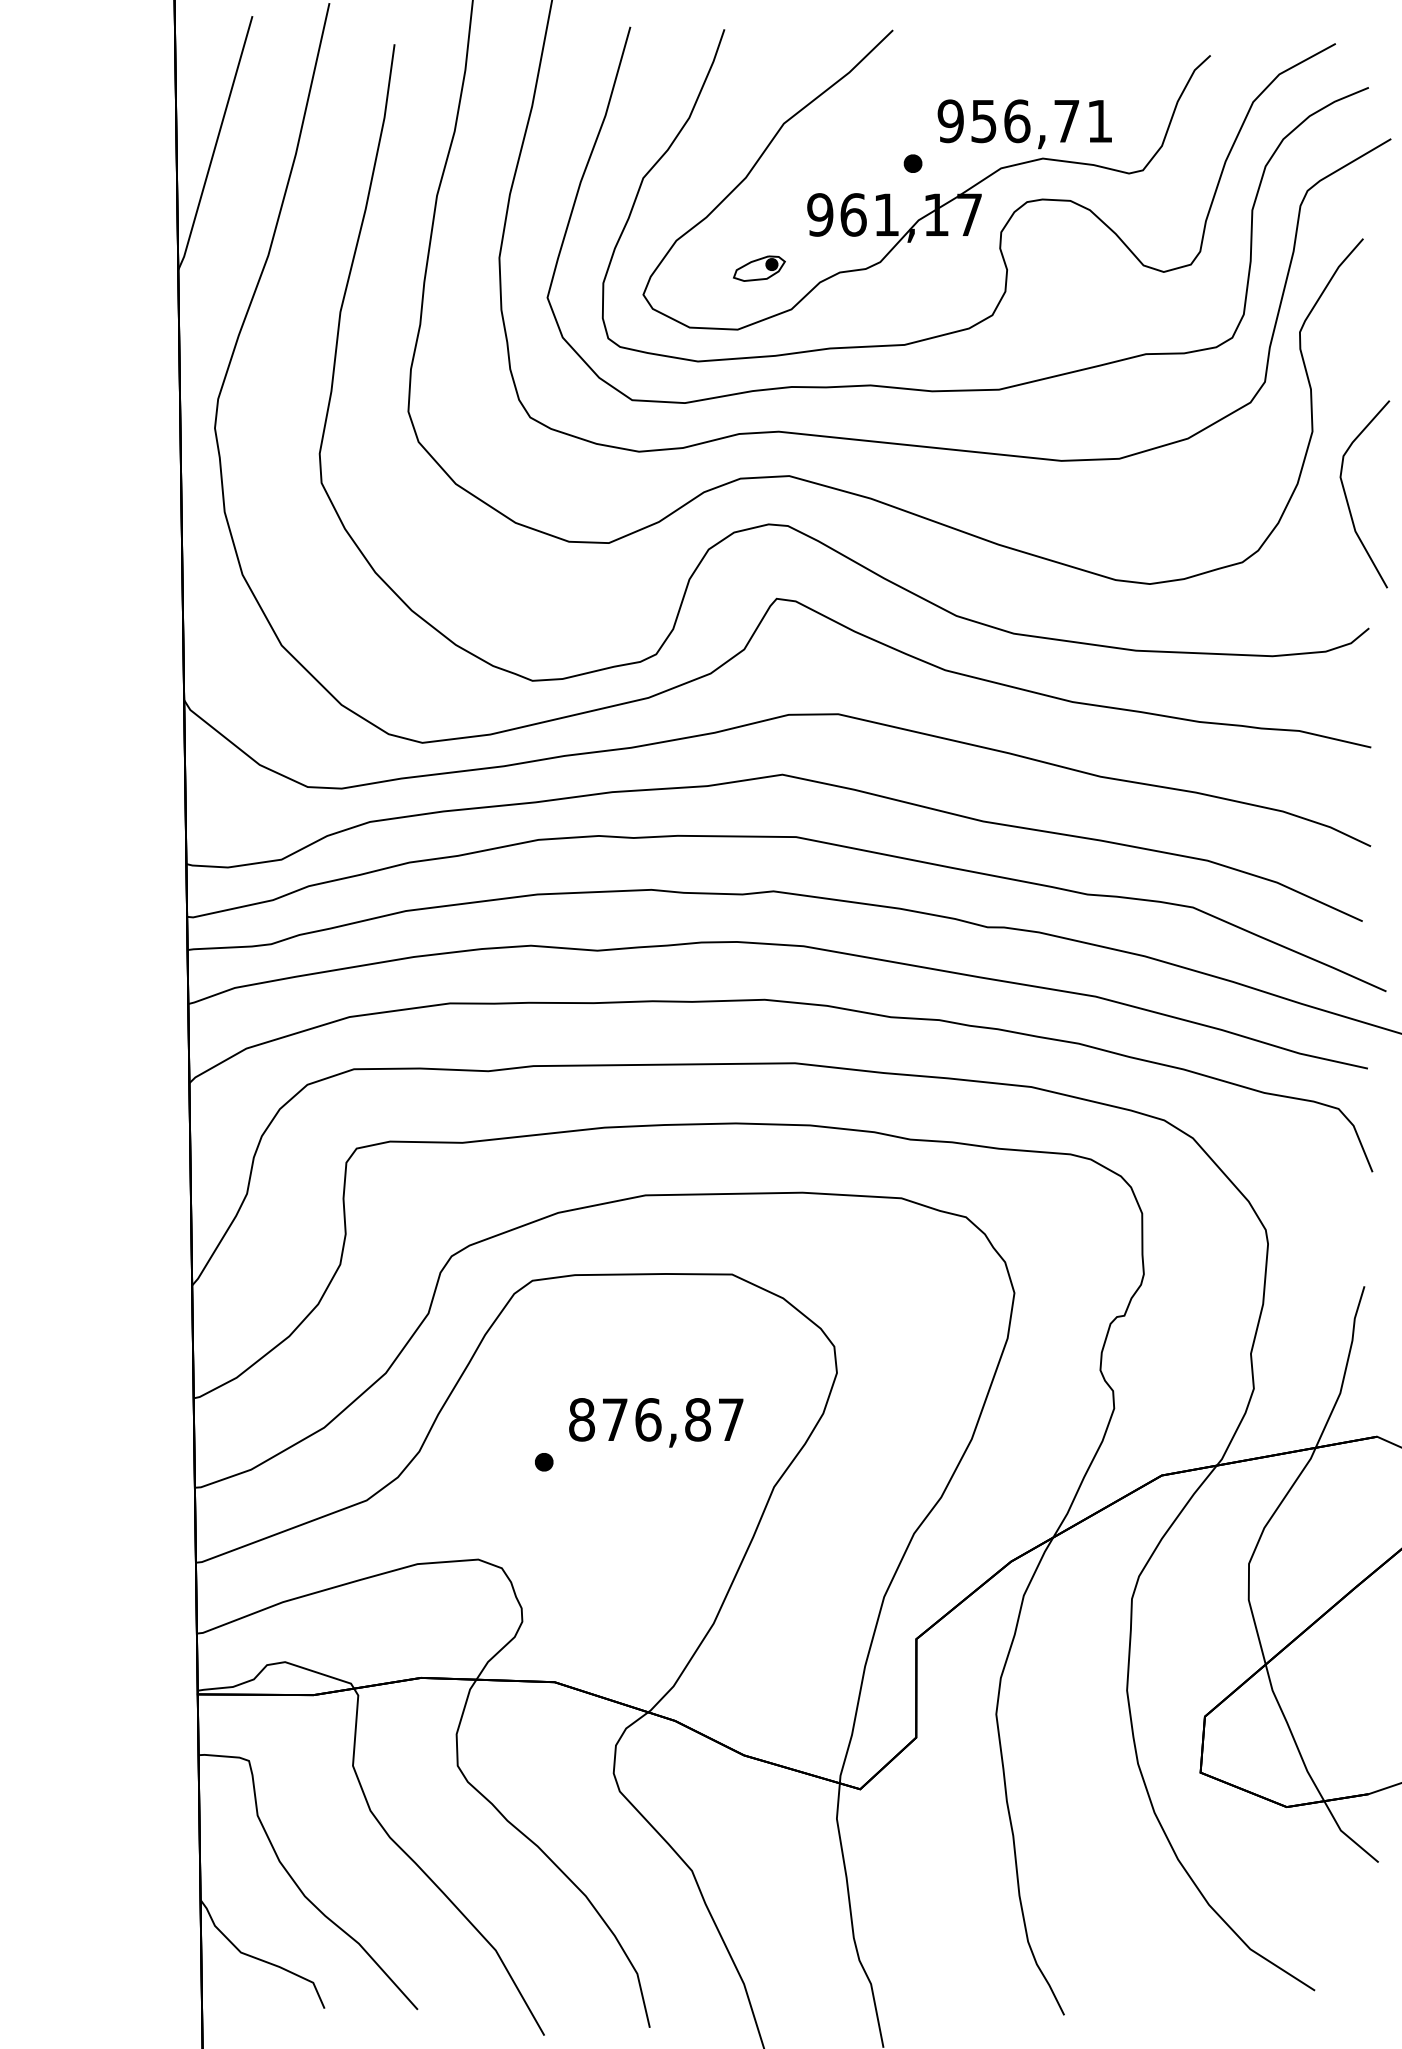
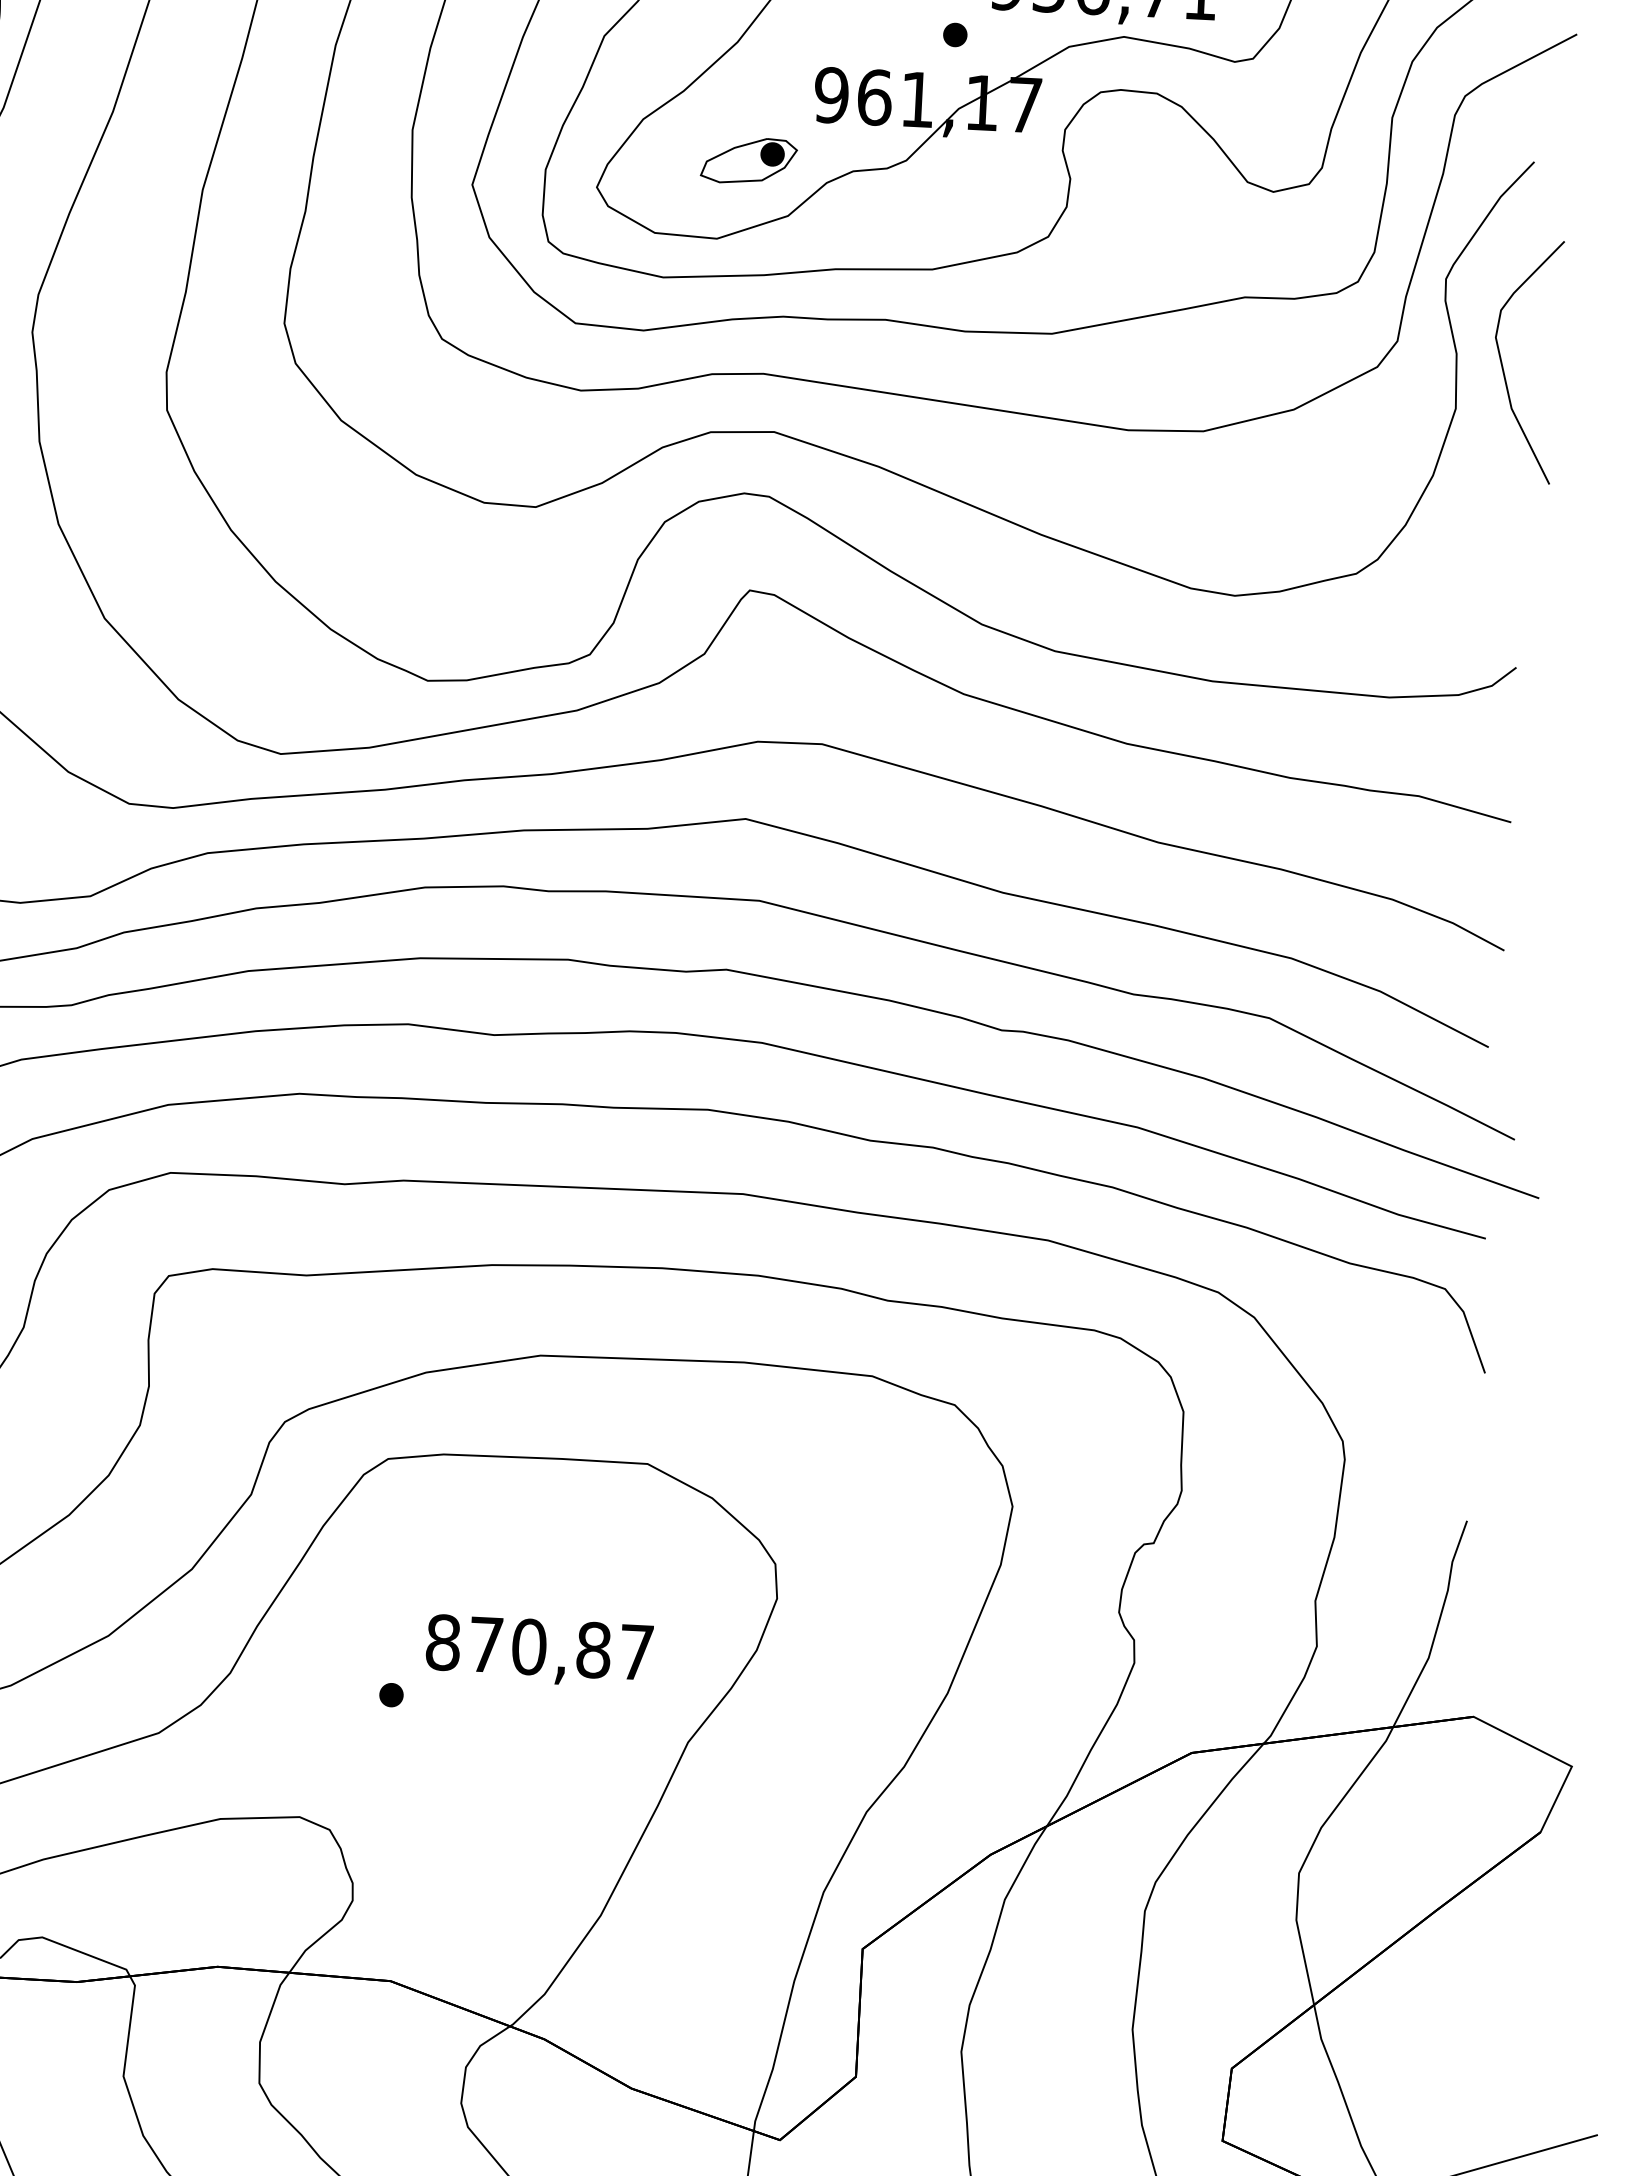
part: (759, 268) -> (749, 160), size x1.43
curve: (1347, 498) -> (1503, 365), moved
text: (648, 1419) -> (529, 1646), 876,87 -> 870,87

